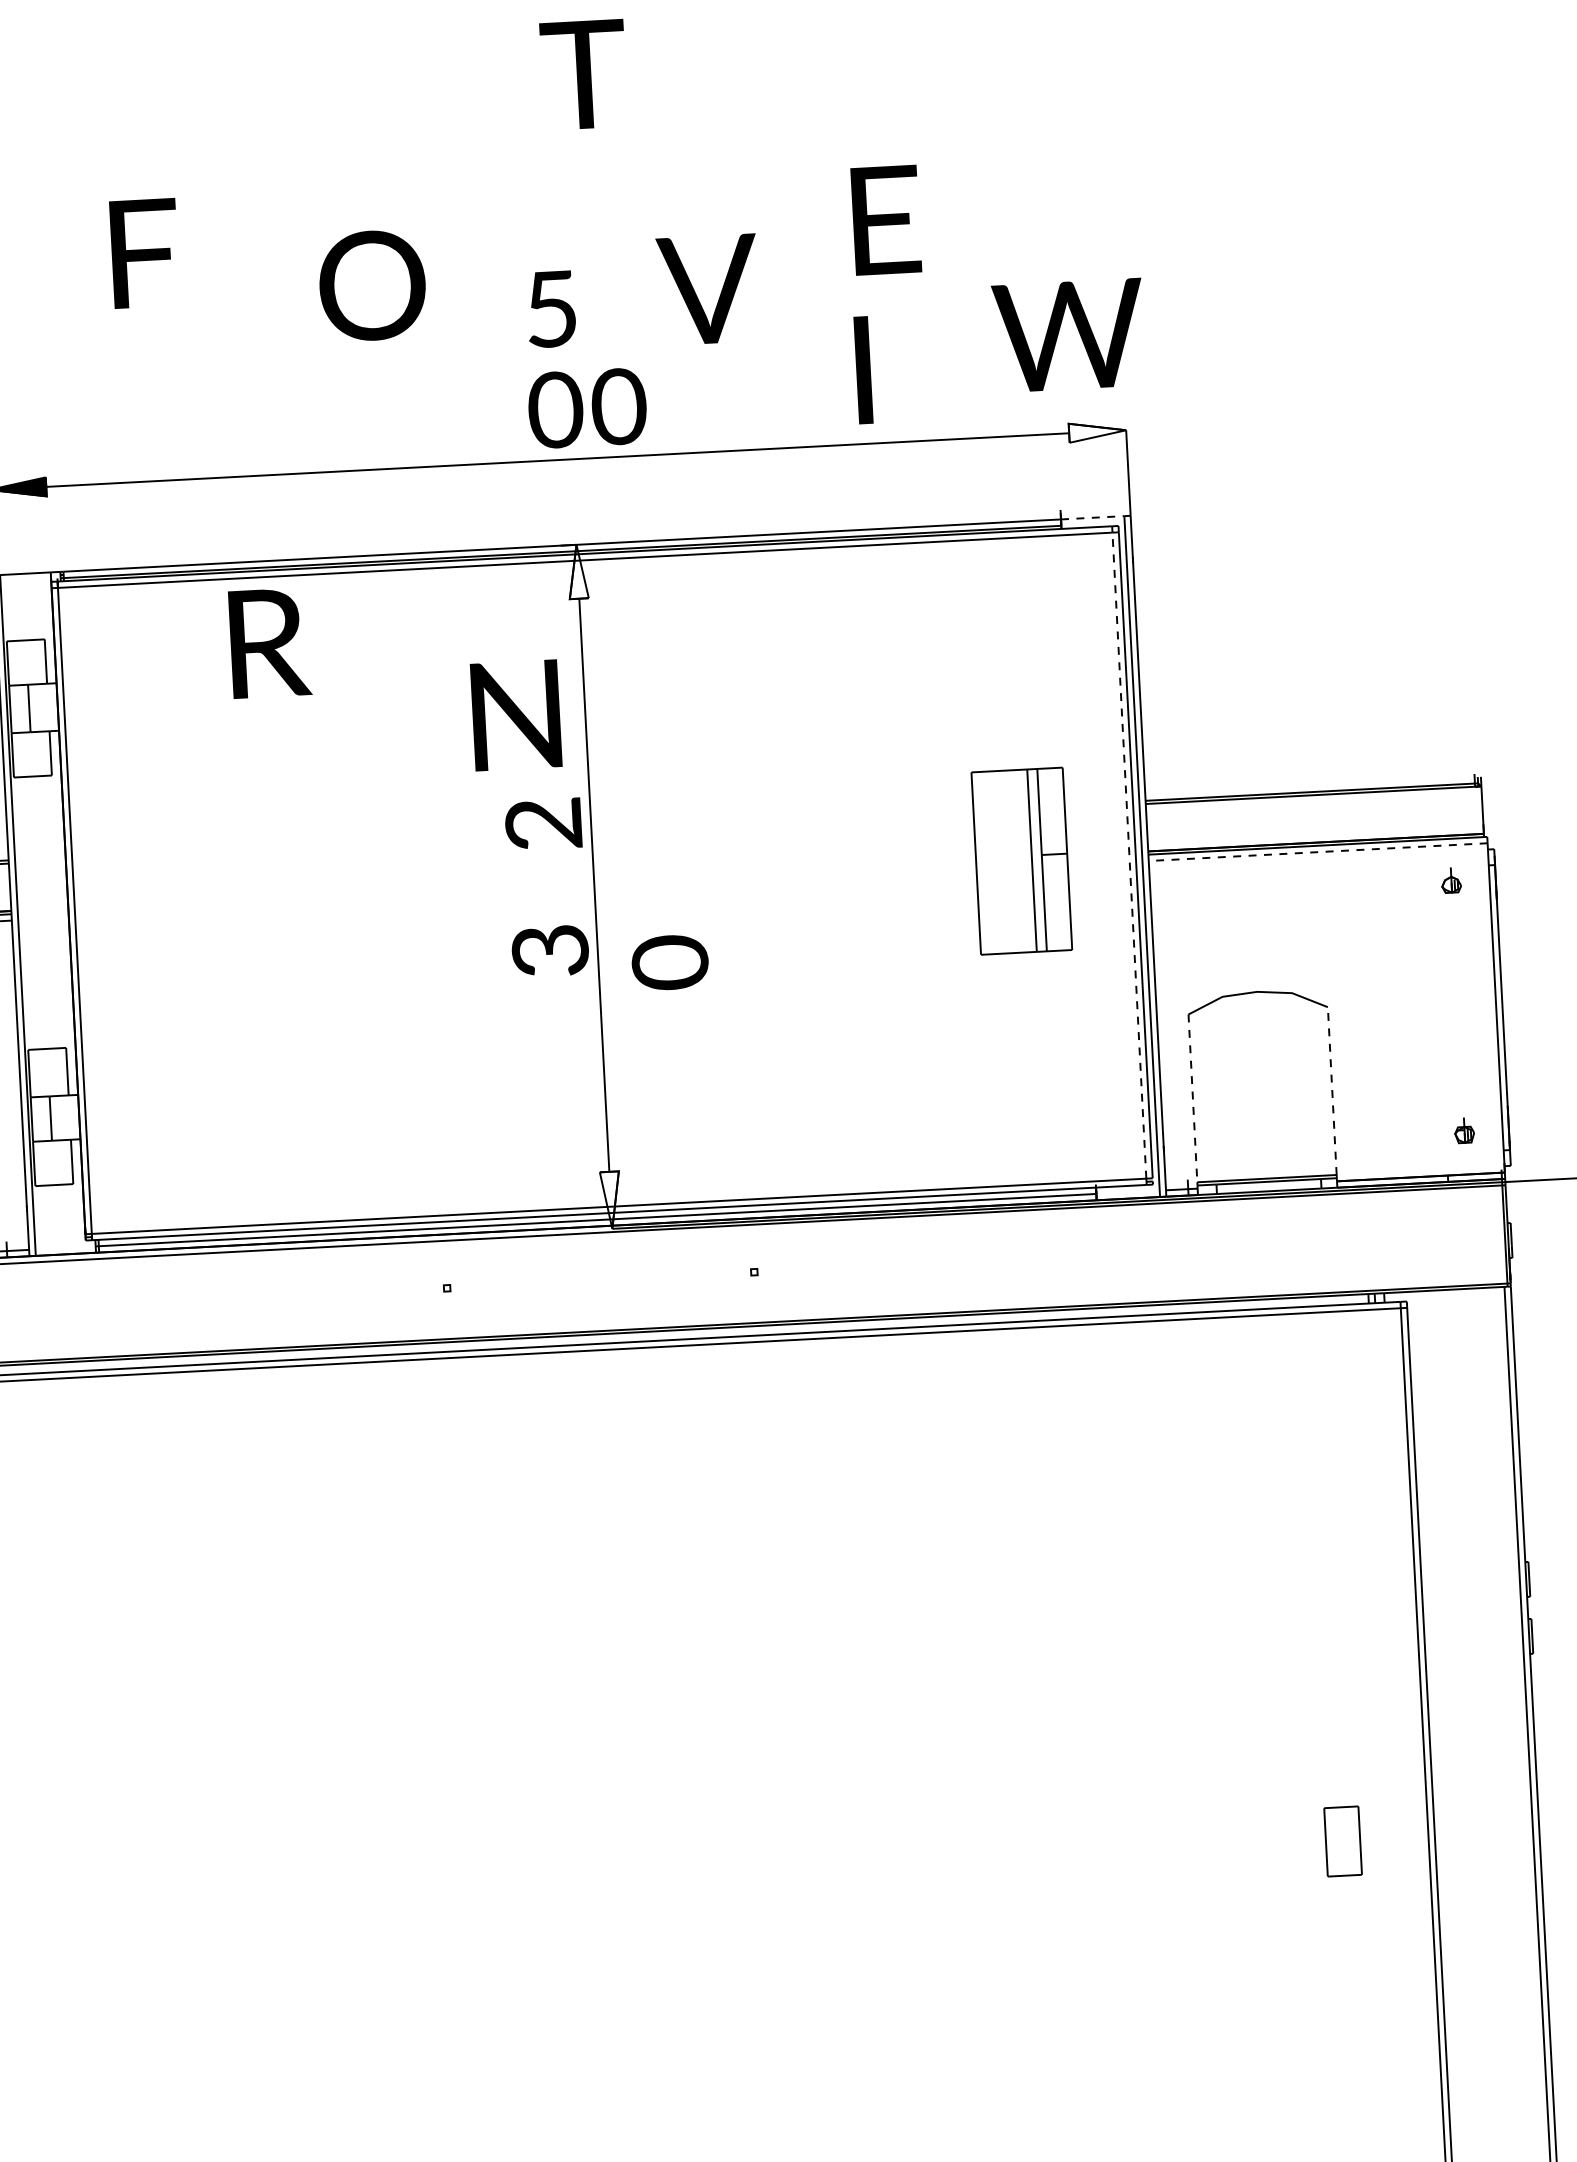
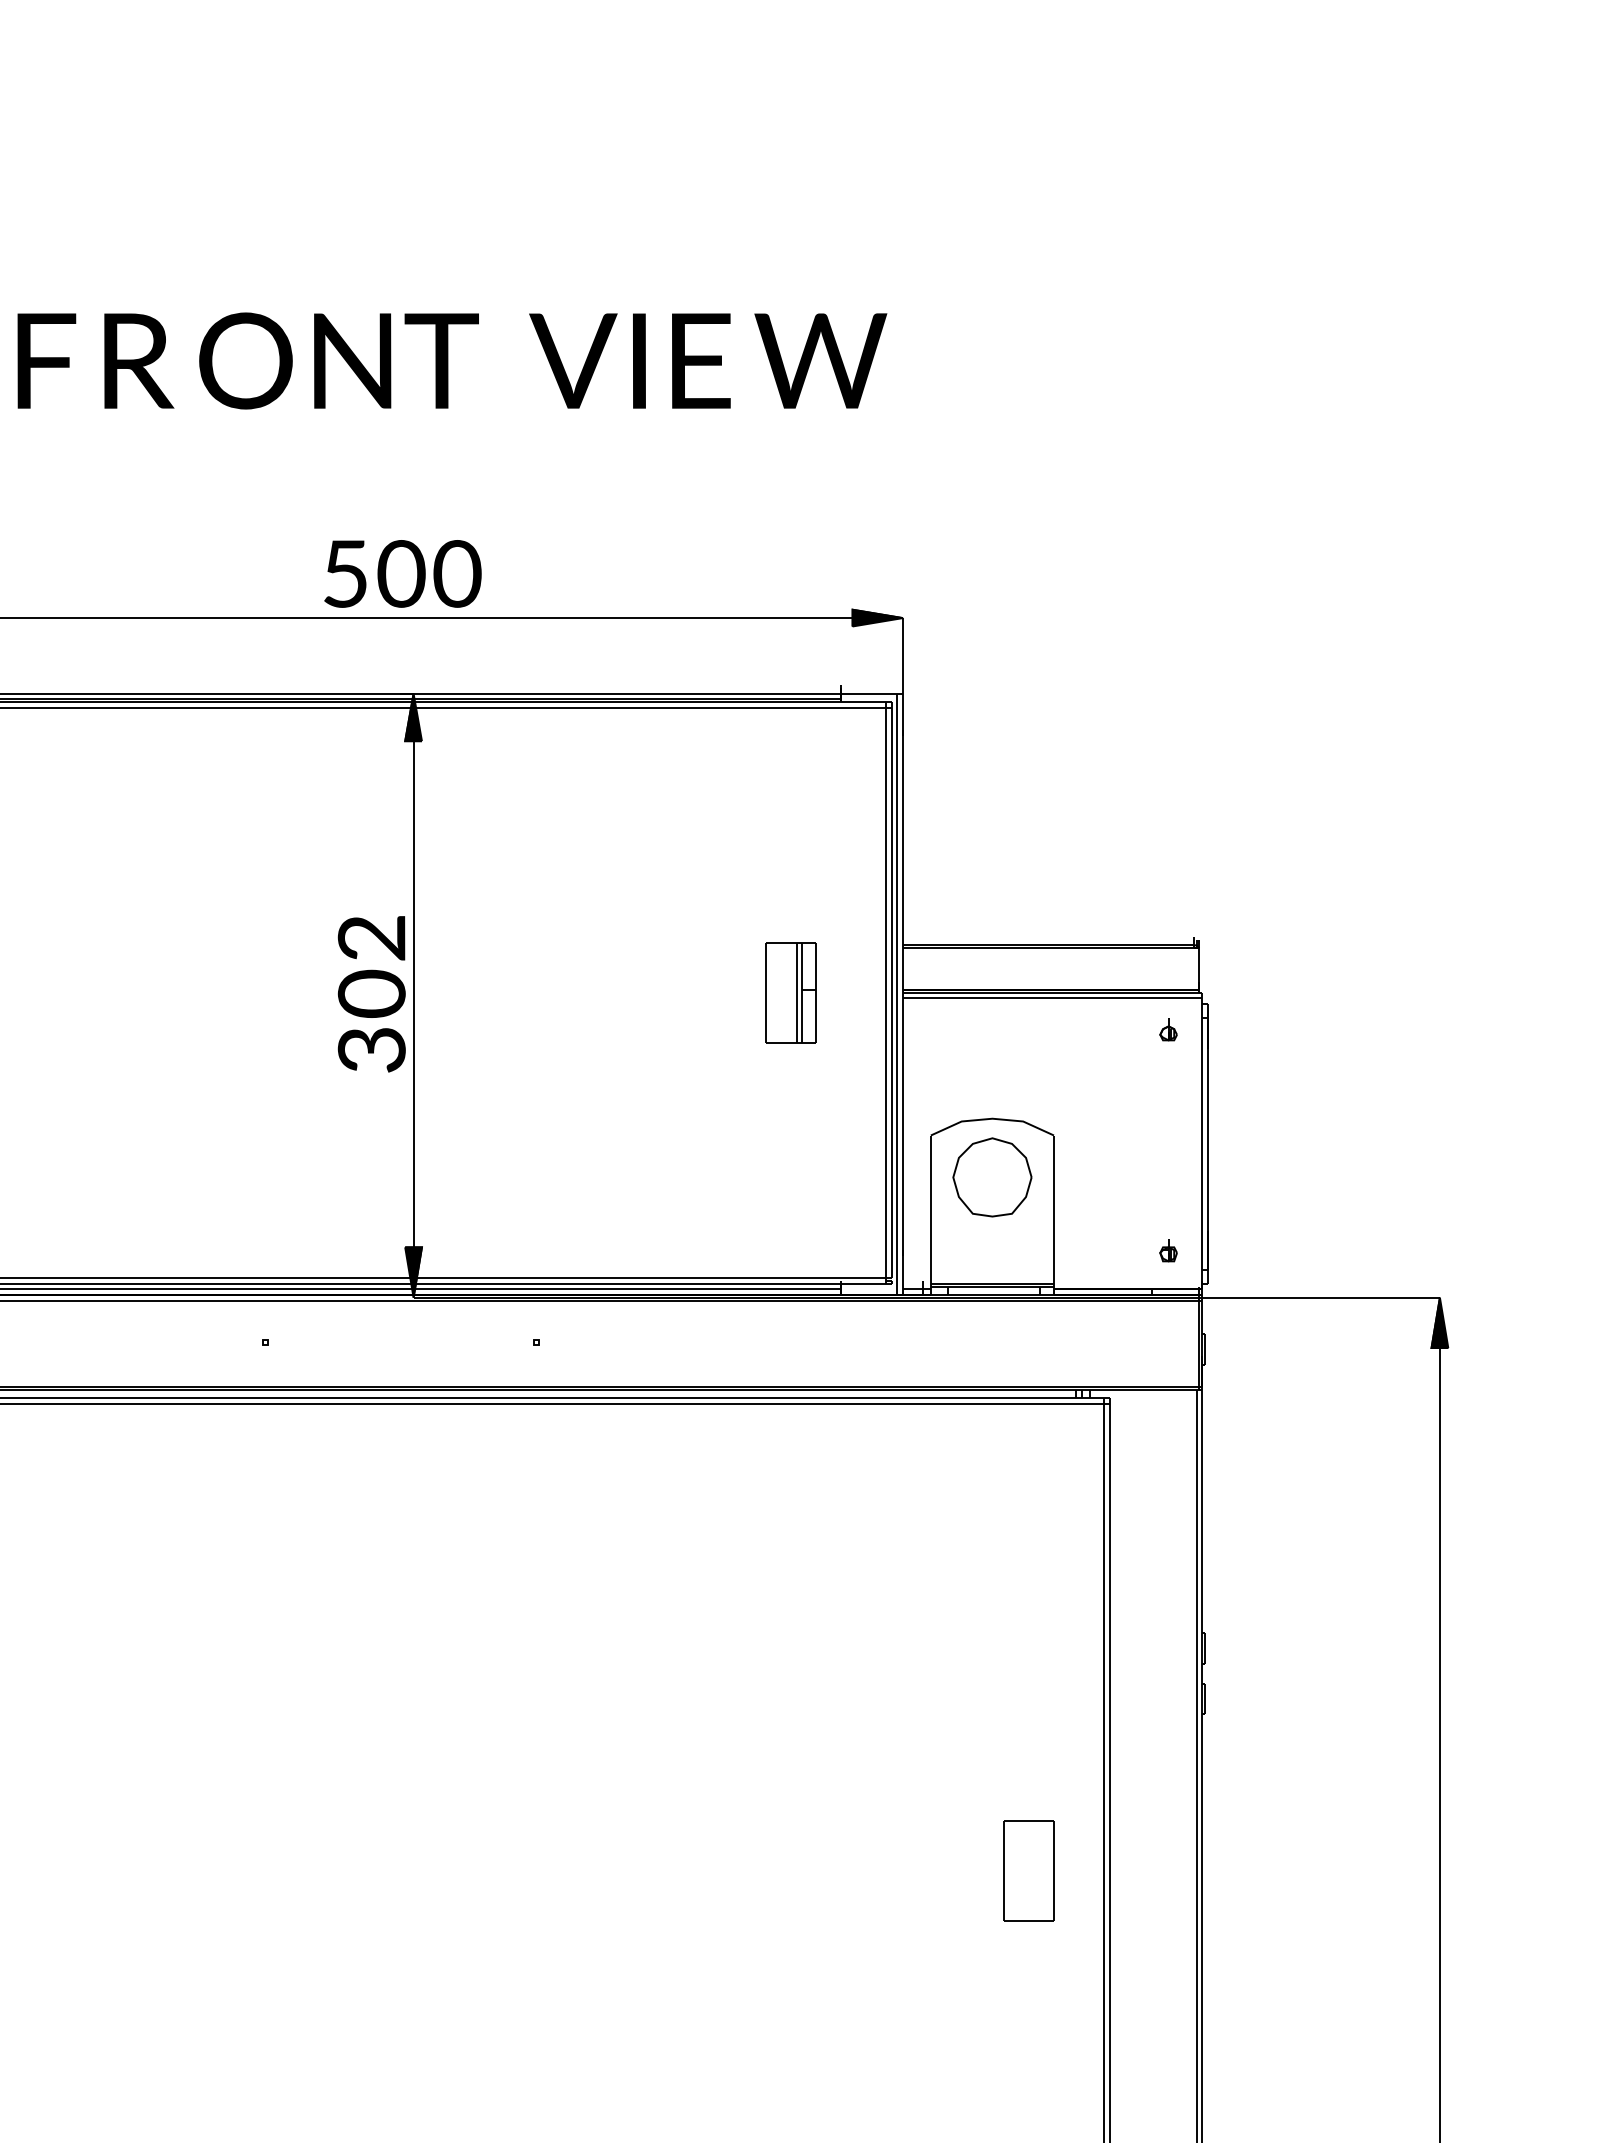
text: (583, 74) -> (441, 360), moved
text: (886, 219) -> (701, 360), moved
text: (144, 252) -> (46, 360), moved
text: (372, 285) -> (245, 360), moved
text: (708, 289) -> (573, 360), moved
text: (551, 308) -> (345, 573), moved
text: (1068, 334) -> (820, 360), moved
text: (863, 369) -> (639, 360), moved
fill: (1097, 431) -> (877, 617), added
line: (1092, 517) -> (869, 693), dashed -> solid
fill: (577, 571) -> (413, 717), added
text: (270, 642) -> (139, 360), moved
text: (516, 714) -> (352, 360), moved
line: (1318, 852) -> (1052, 998), dashed -> solid
line: (1129, 855) -> (886, 992), dashed -> solid
part: (1021, 860) -> (790, 992), size x0.62
text: (669, 962) -> (371, 993), moved
part: (1260, 1058) -> (992, 1177), added
line: (1331, 1091) -> (1053, 1209), dashed -> solid
line: (1192, 1099) -> (930, 1210), dashed -> solid
fill: (610, 1200) -> (413, 1272), added
part: (1342, 1840) -> (1028, 1870), size x1.67

